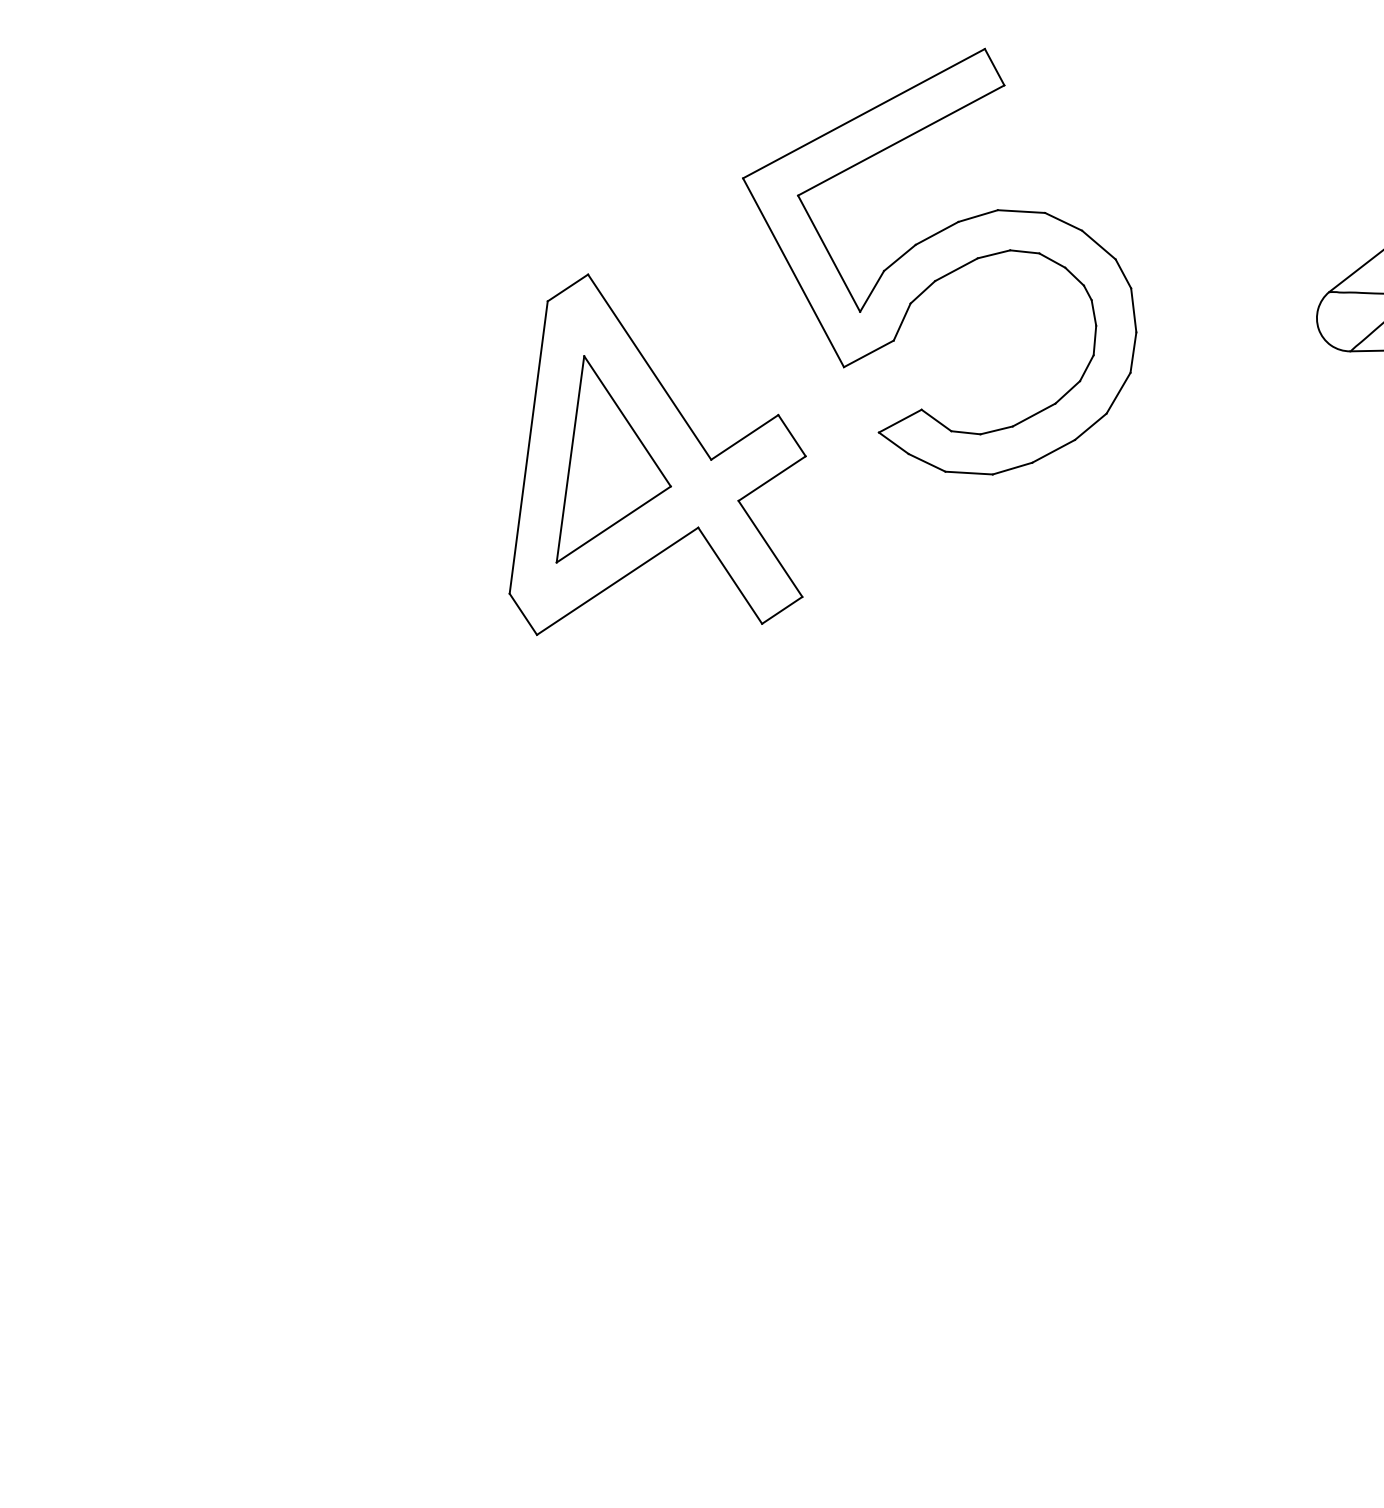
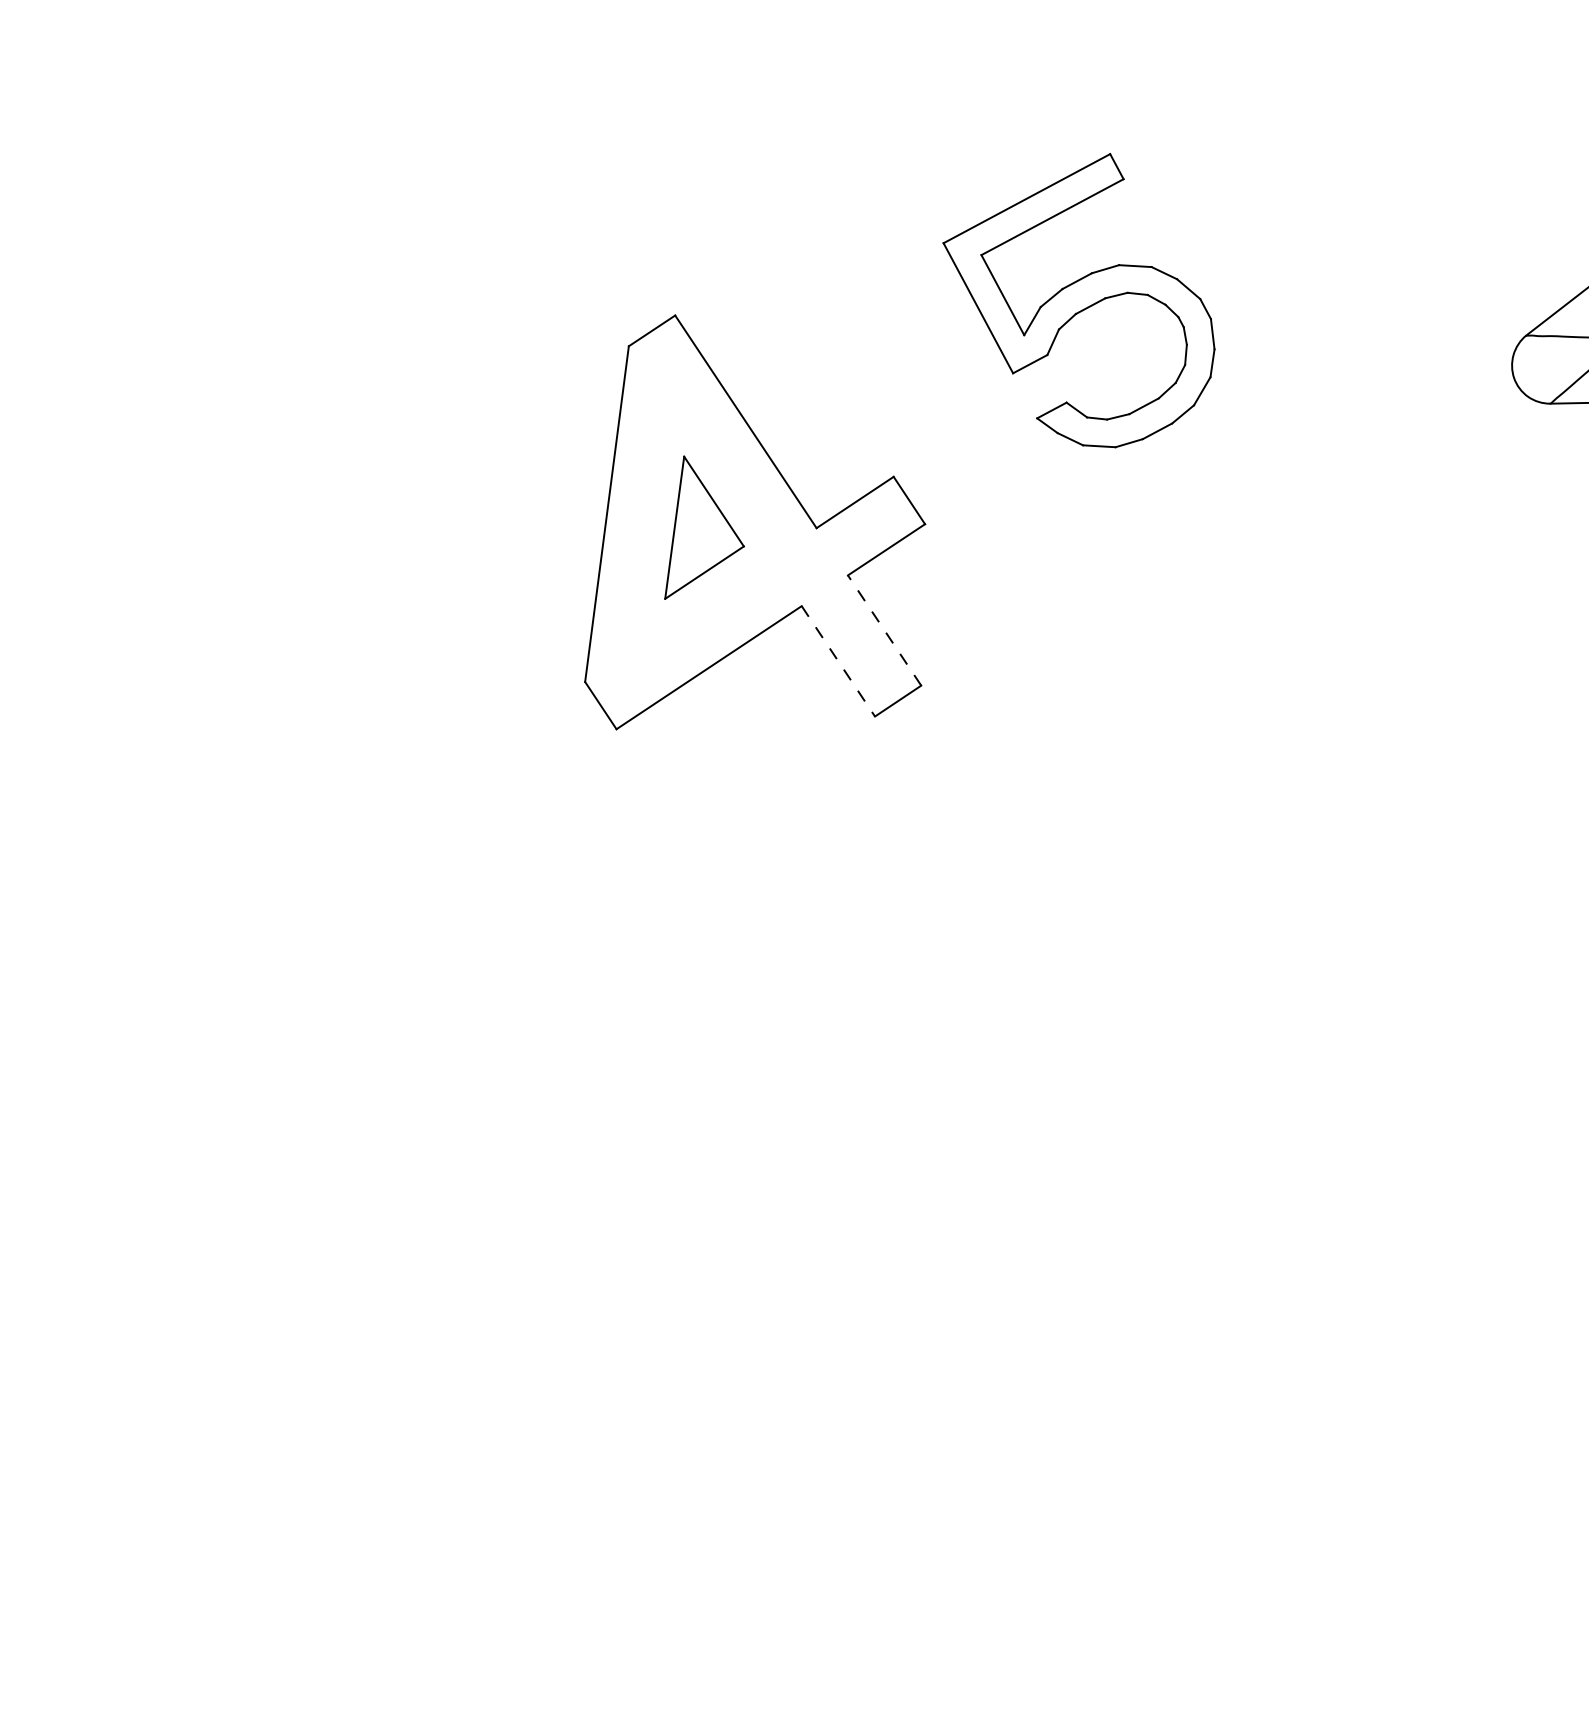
part: (939, 261) -> (1078, 300), size x0.6
part: (613, 459) -> (704, 527), size x0.6
line: (770, 548) -> (884, 630), solid -> dashed
line: (730, 575) -> (838, 661), solid -> dashed

